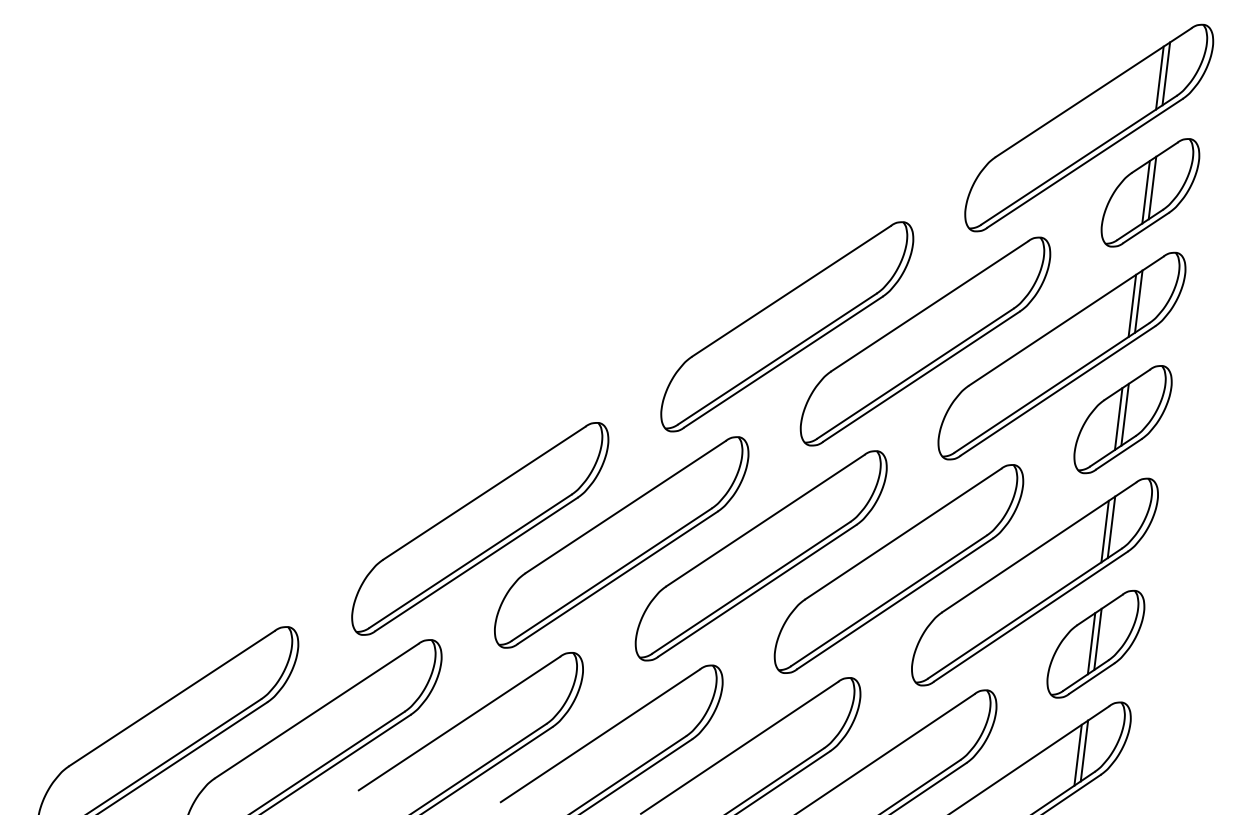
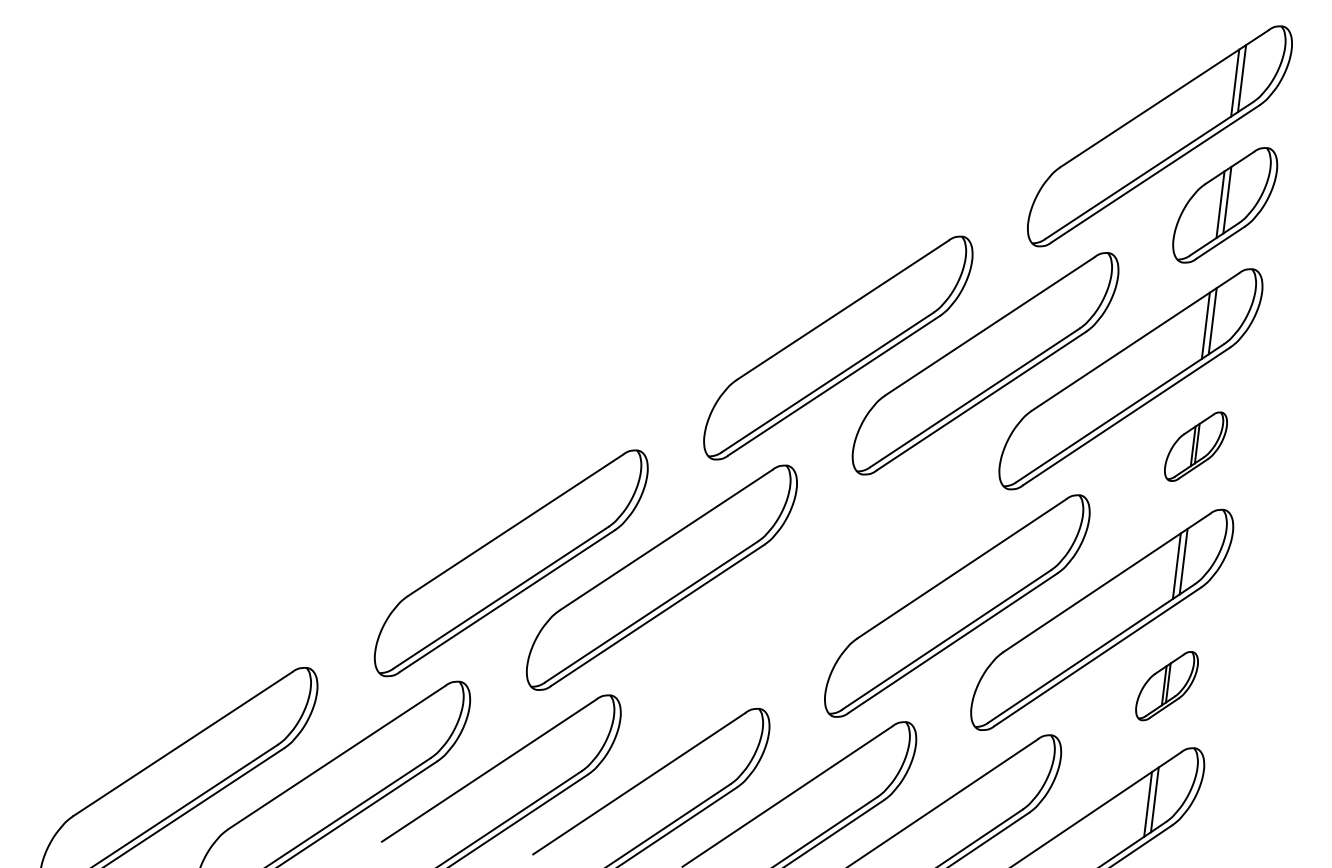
part: (1122, 419) -> (1195, 446), size x0.6
part: (761, 555) -> (810, 591), removed
part: (1095, 643) -> (1166, 685), size x0.6

